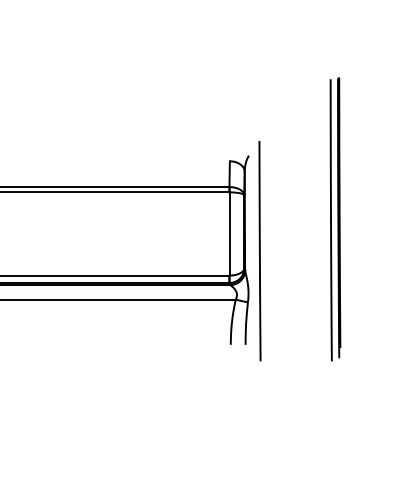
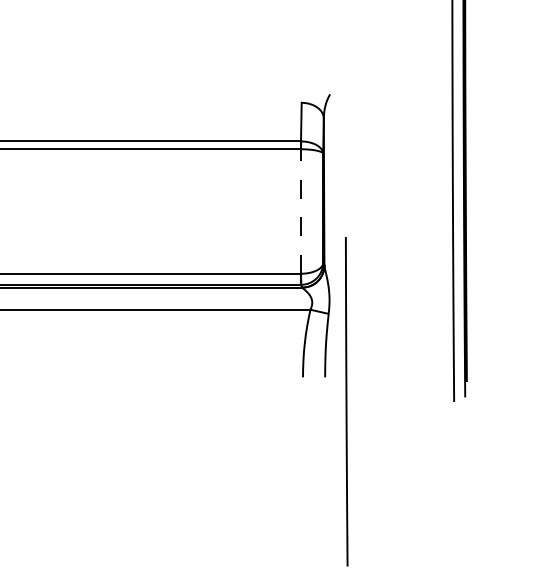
line: (229, 233) -> (301, 210), solid -> dashed
line: (259, 251) -> (345, 402), moved

